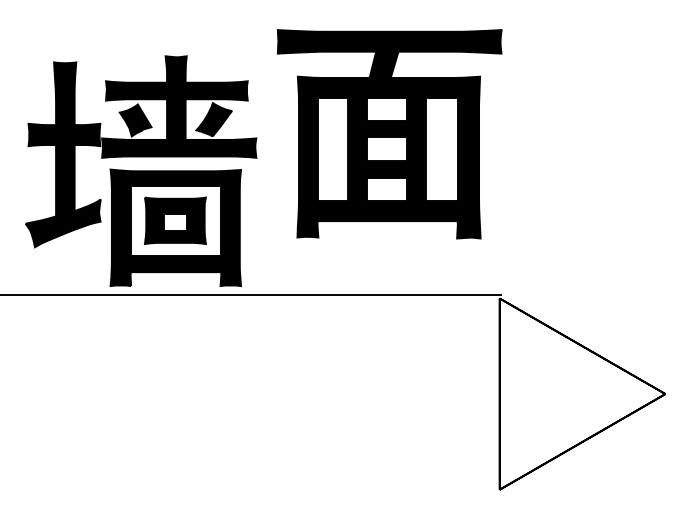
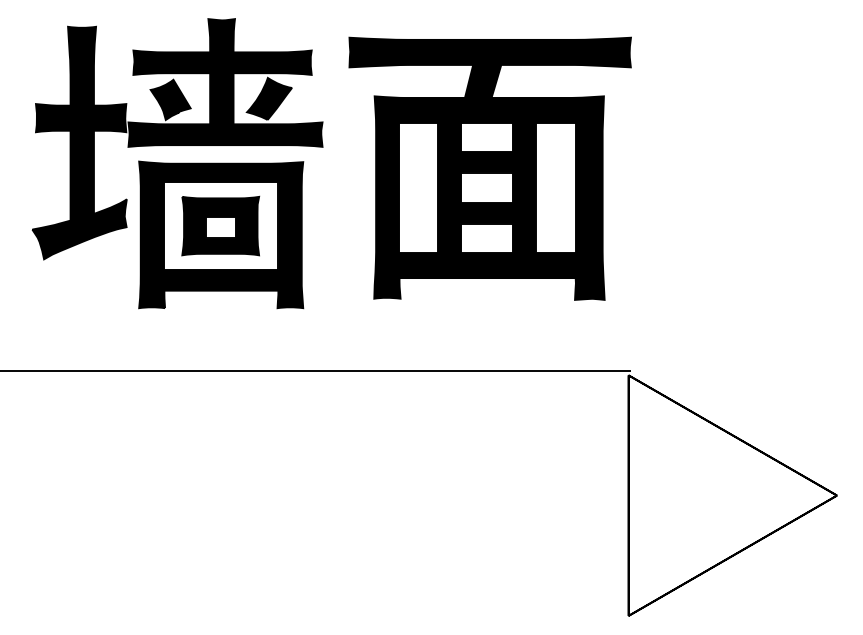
part: (141, 170) -> (178, 162), moved

